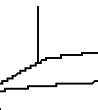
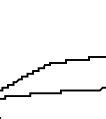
line: (38, 34) -> (41, 37), removed

